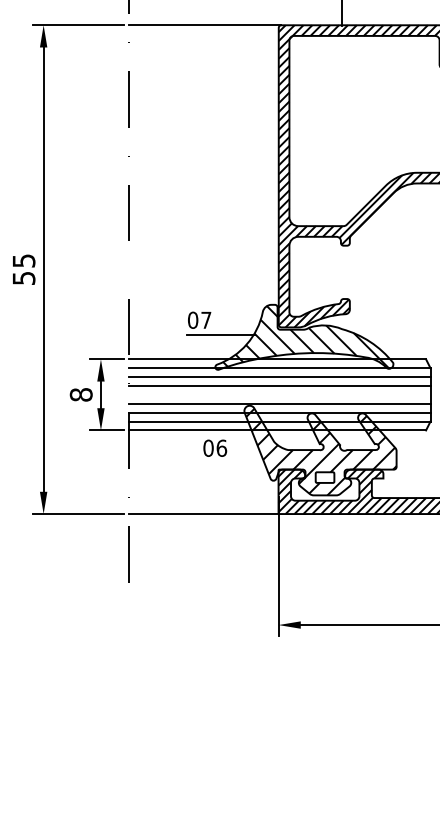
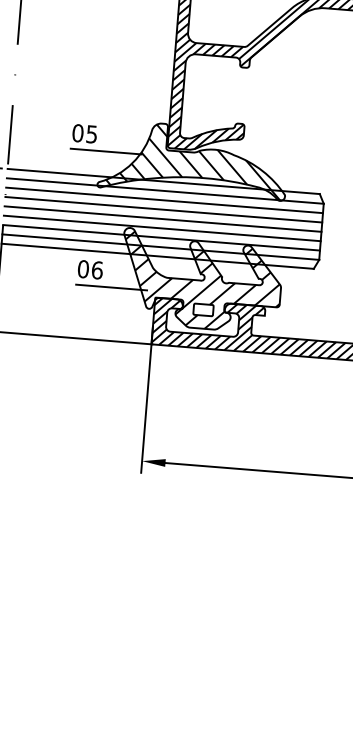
text: (206, 319) -> (92, 133), 07 -> 05
line: (279, 394) -> (162, 218), added
line: (236, 463) -> (111, 287), added

